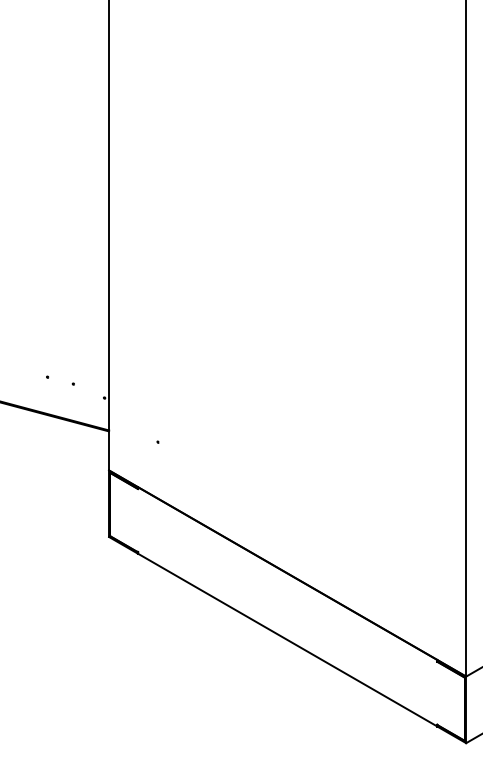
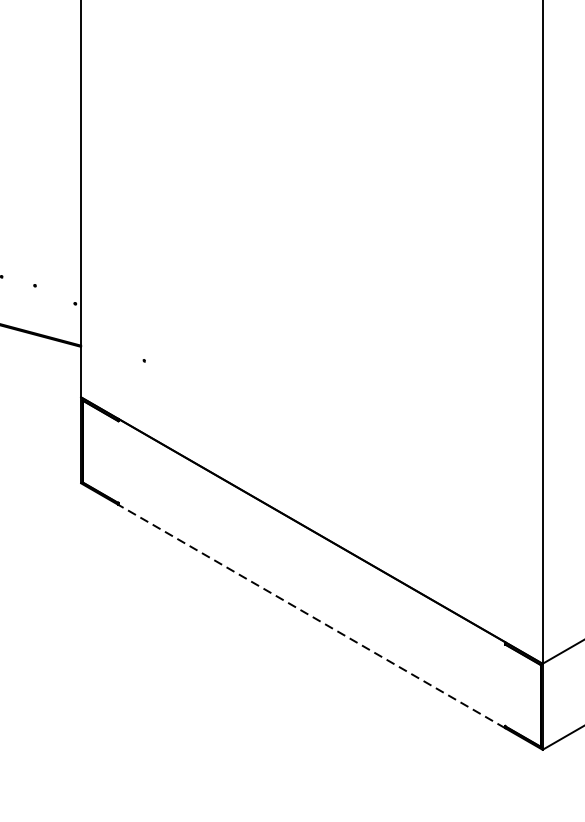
line: (287, 640) -> (311, 617), solid -> dashed

